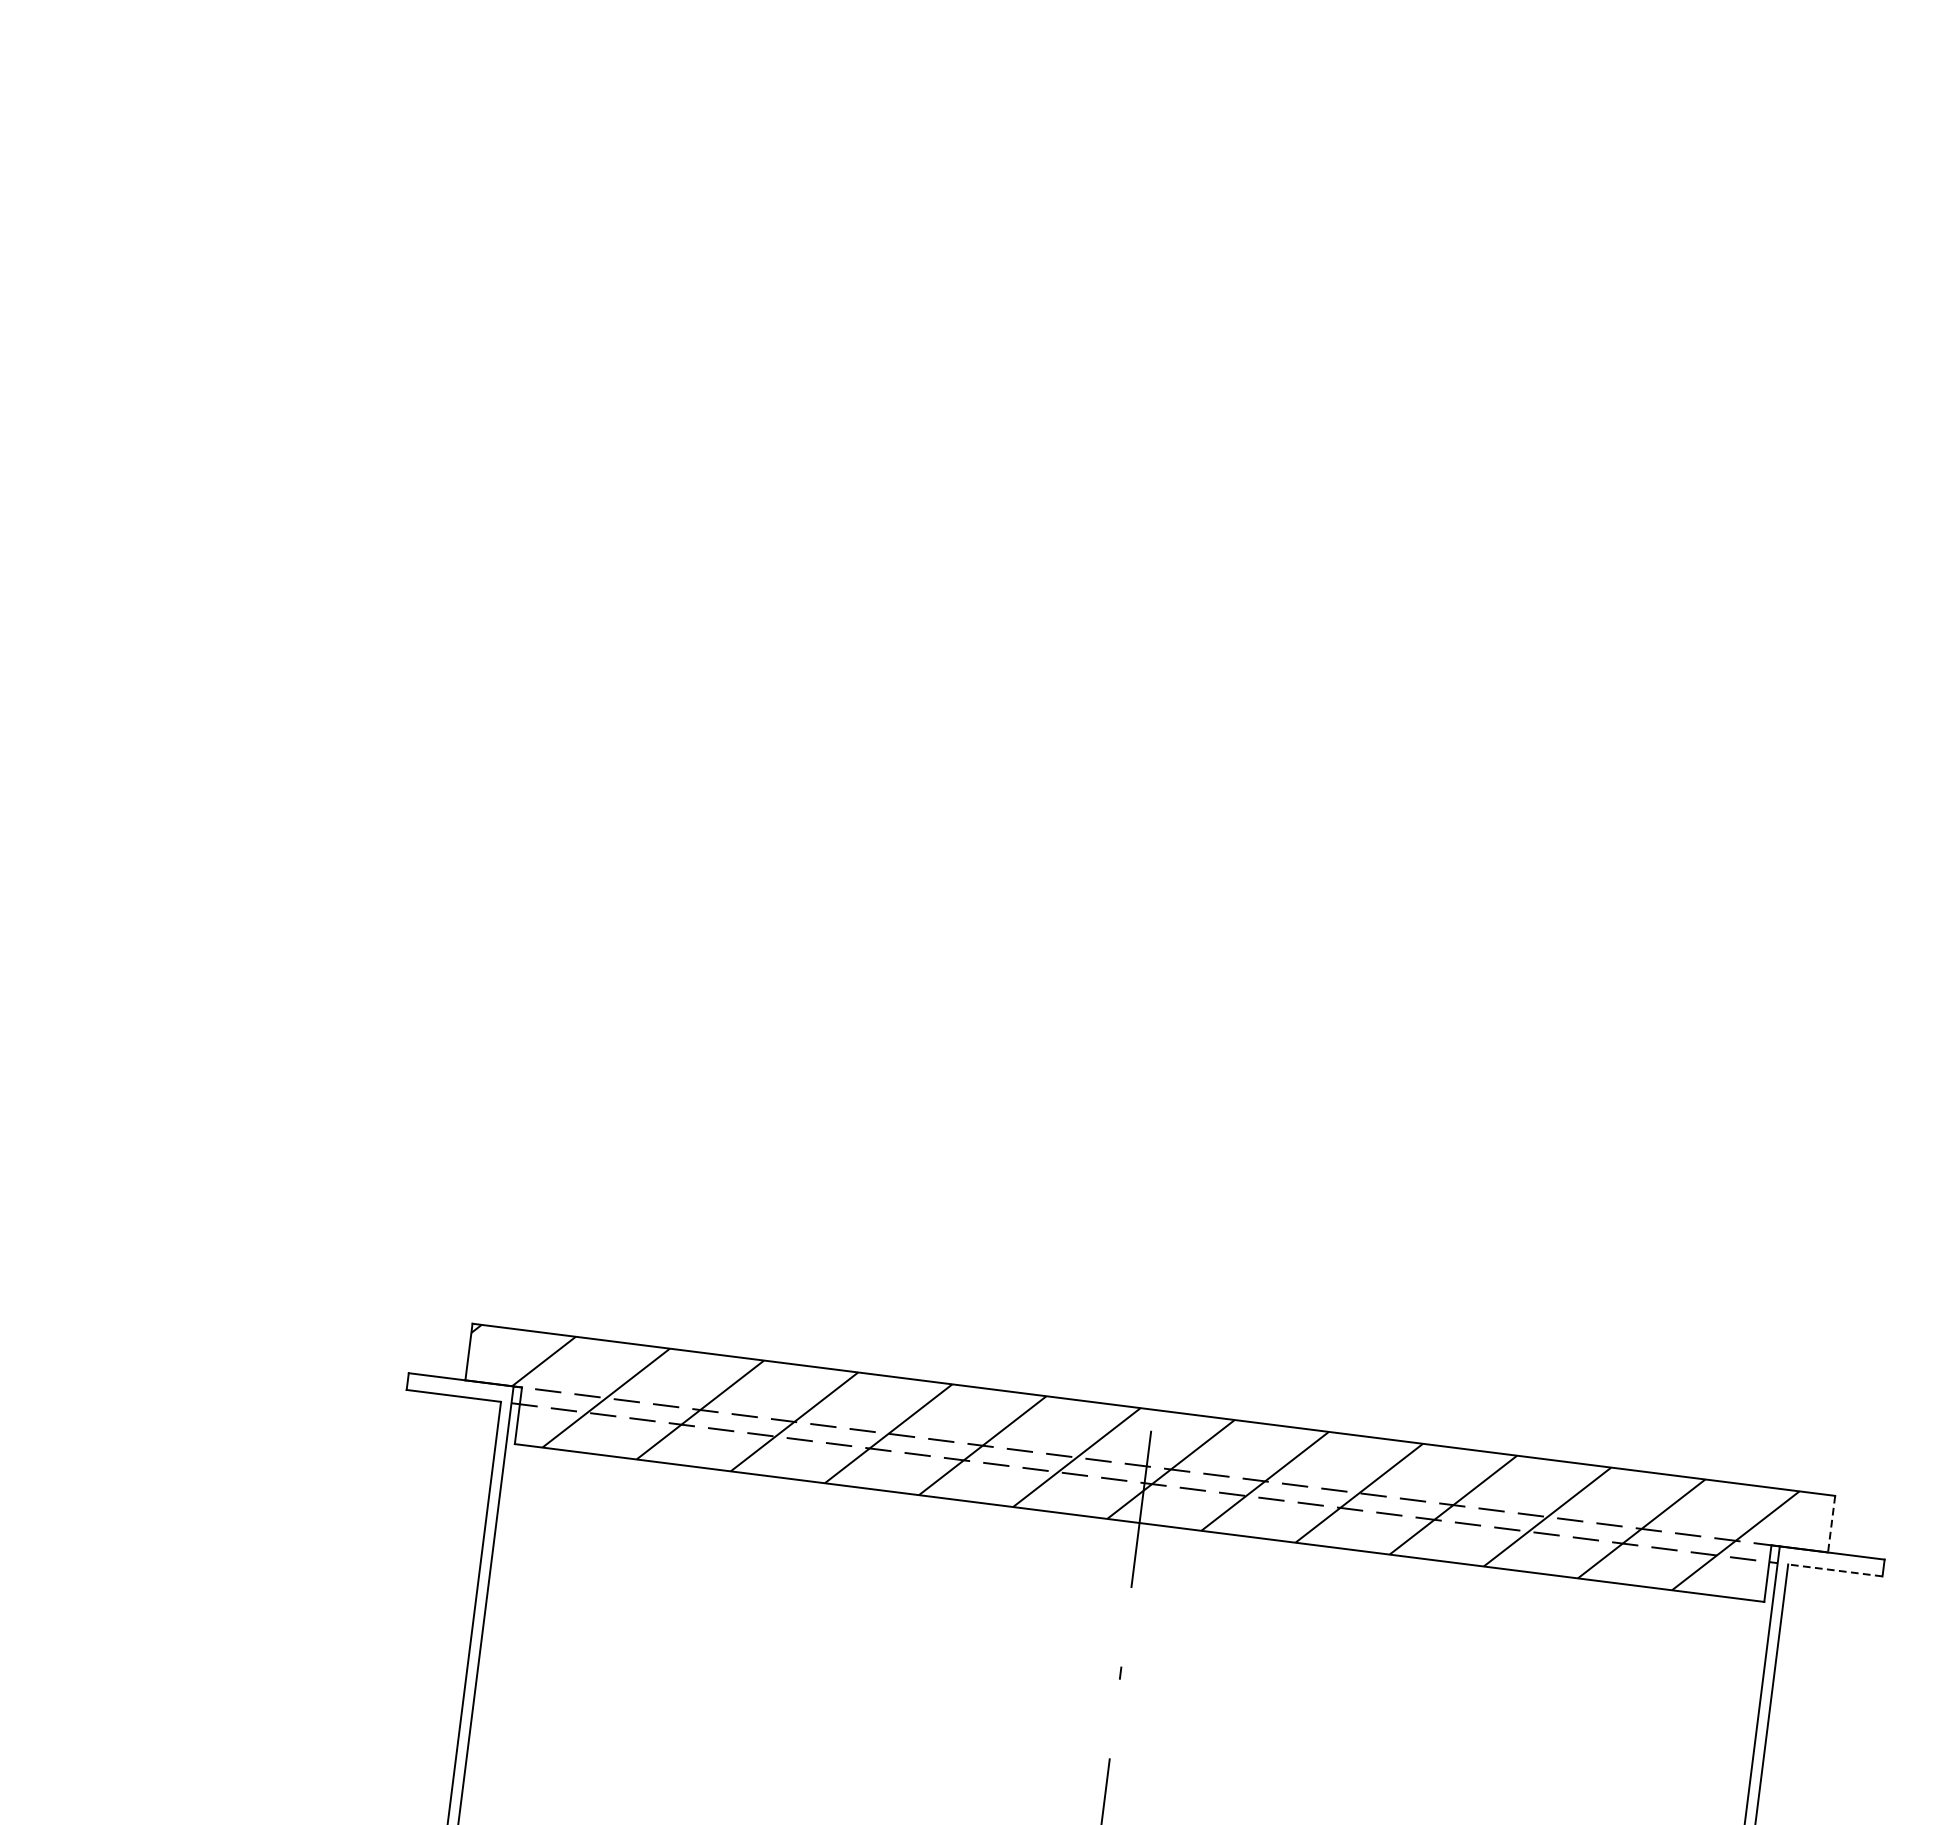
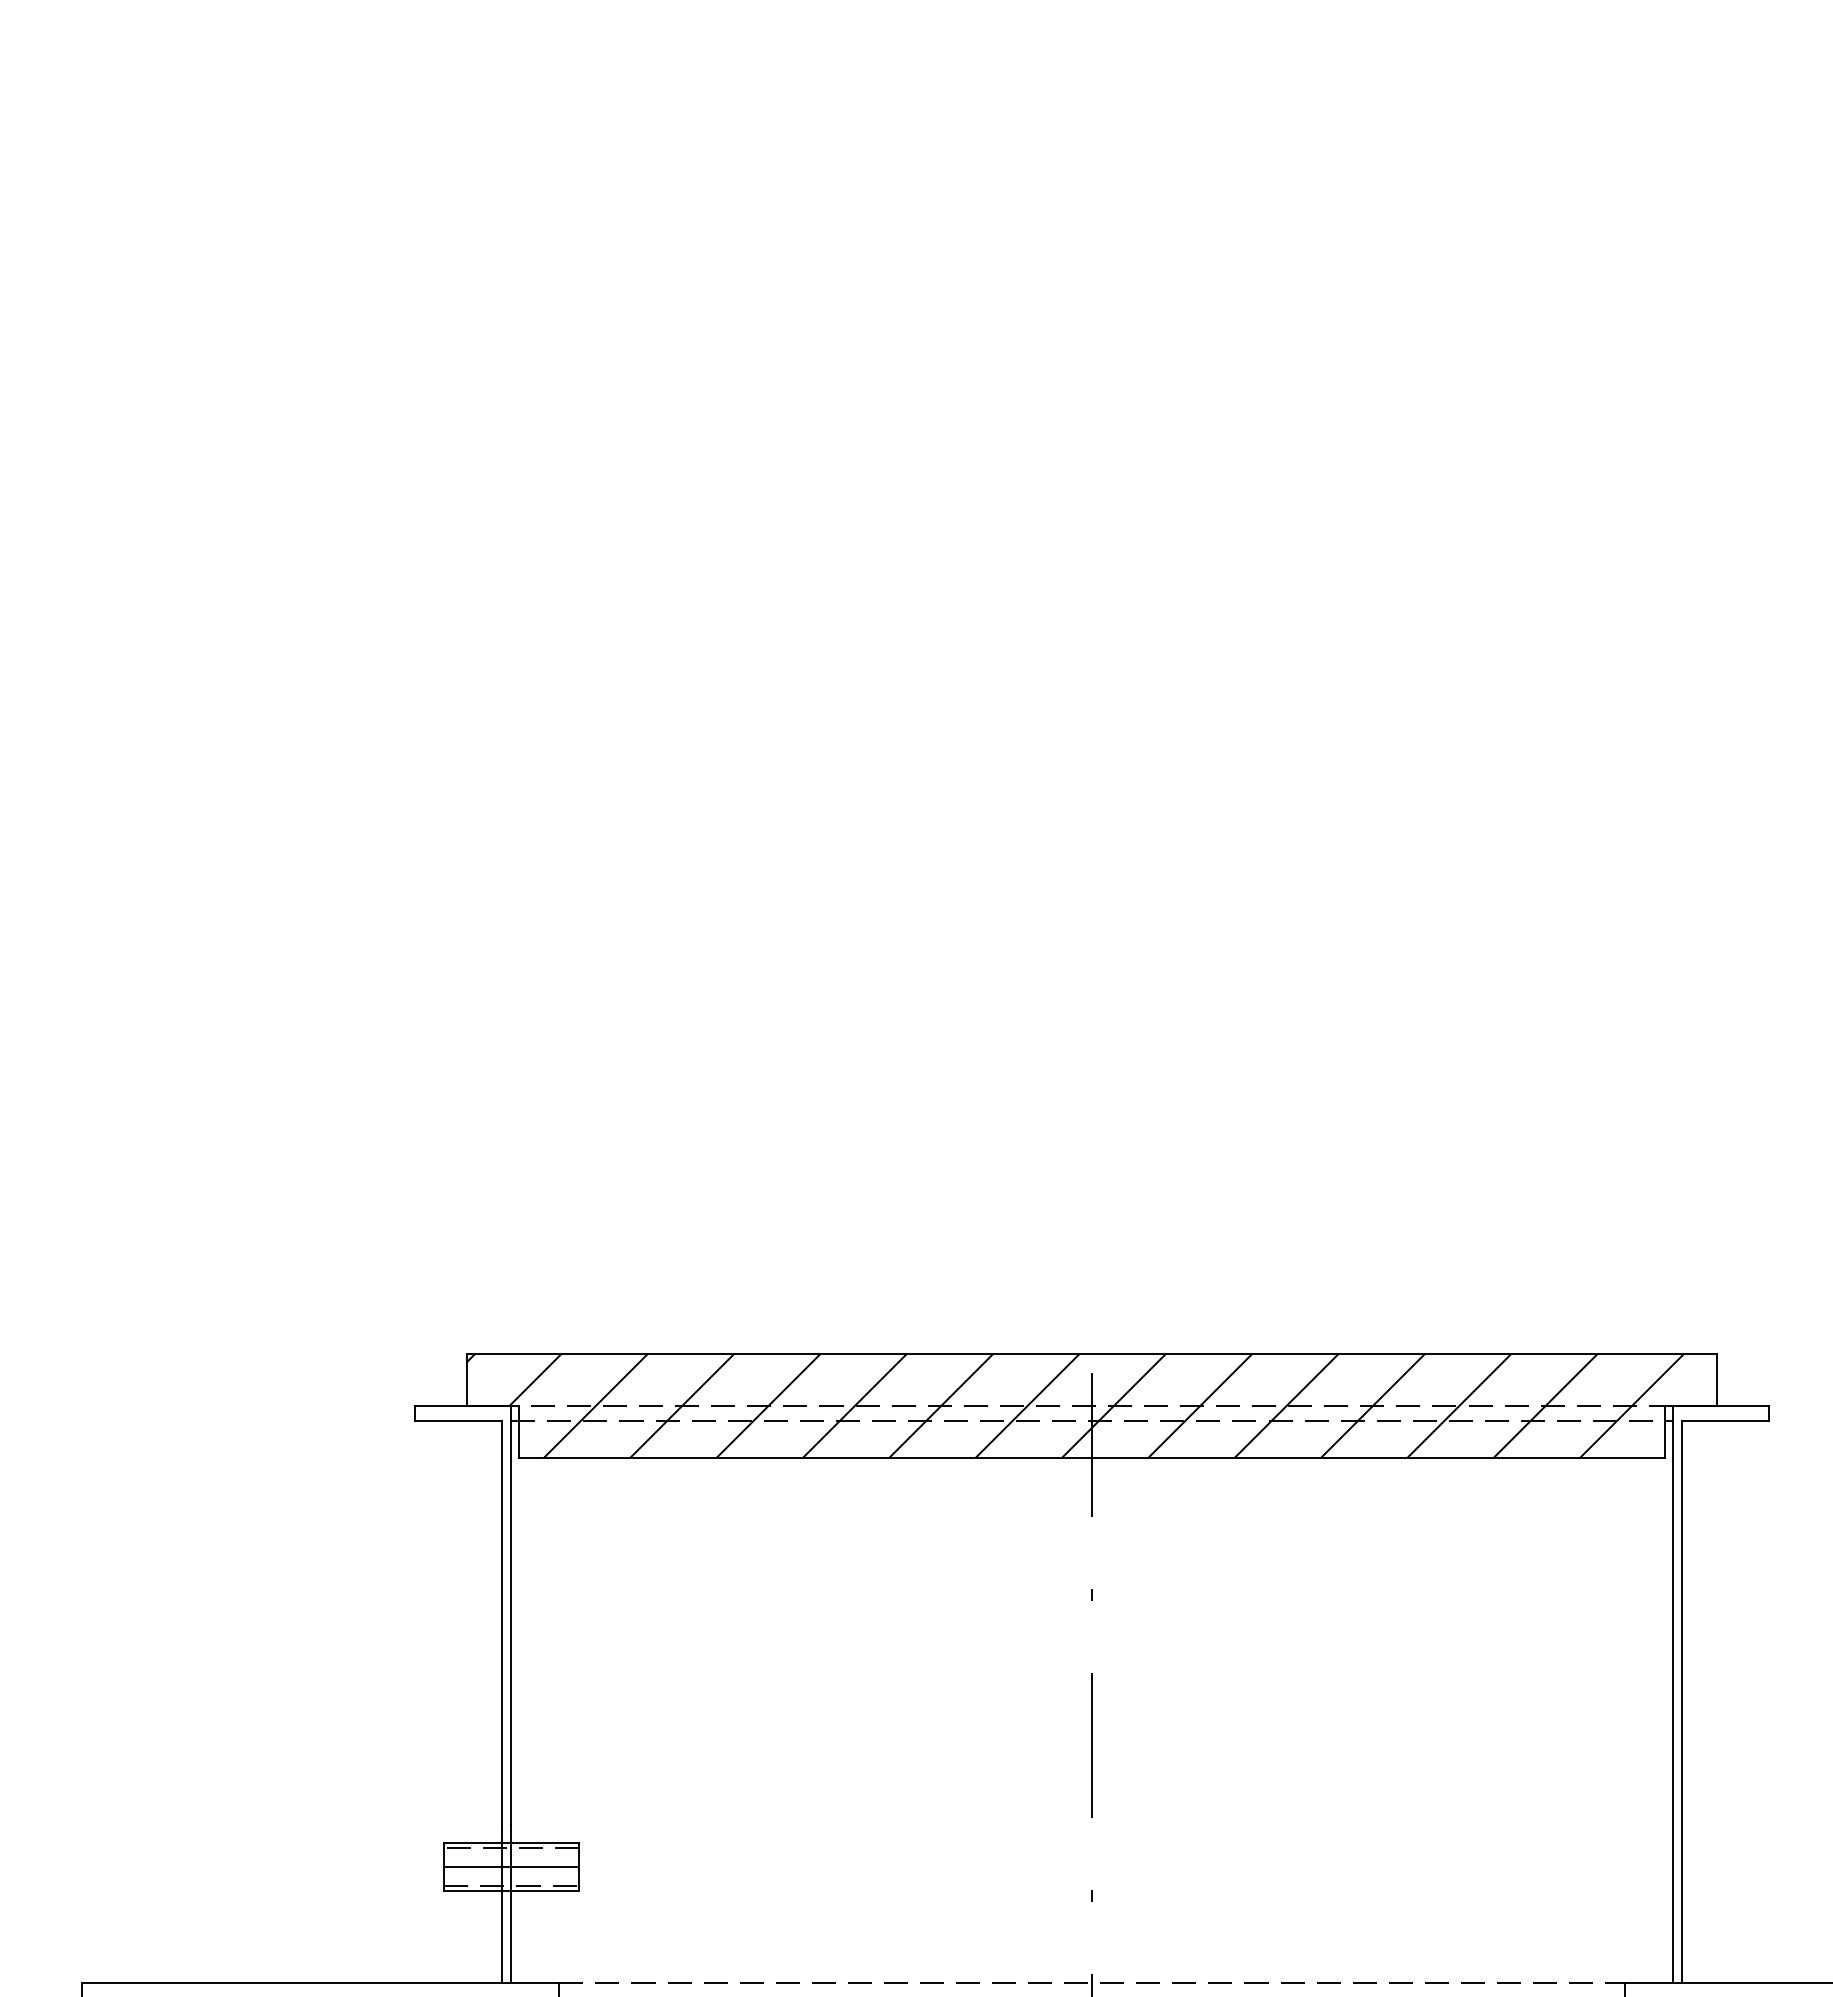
line: (1832, 1524) -> (1717, 1379), dashed -> solid
line: (1835, 1569) -> (1725, 1420), dashed -> solid

